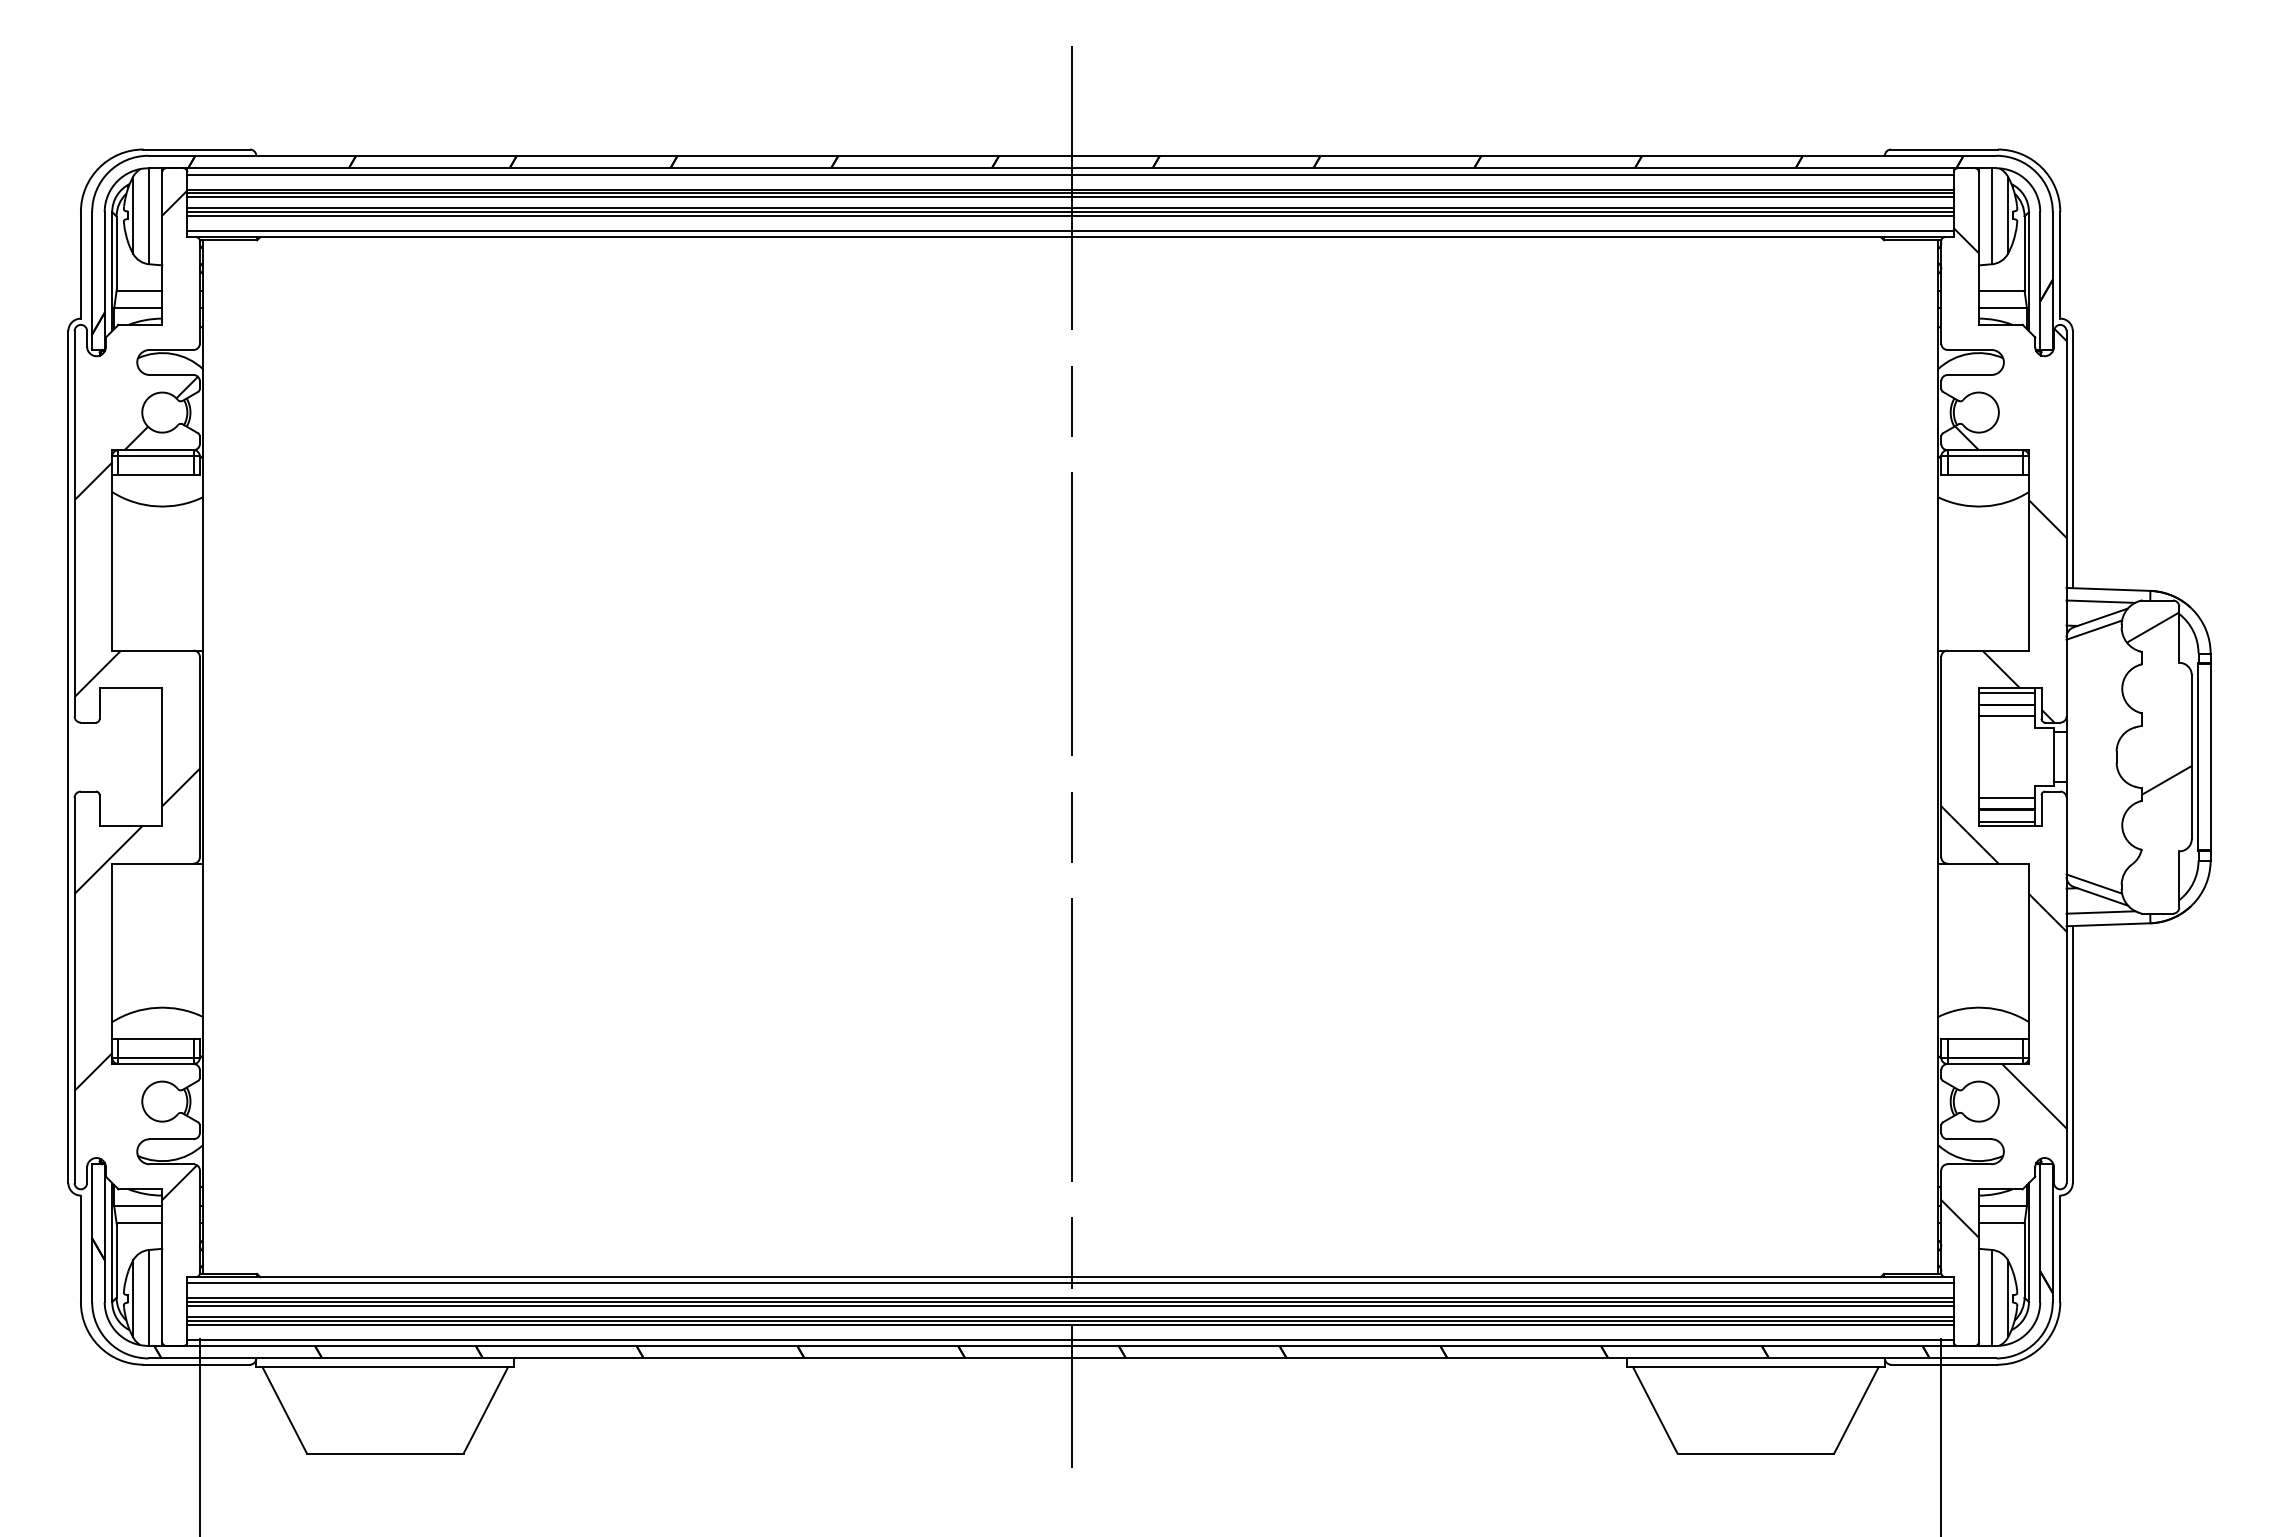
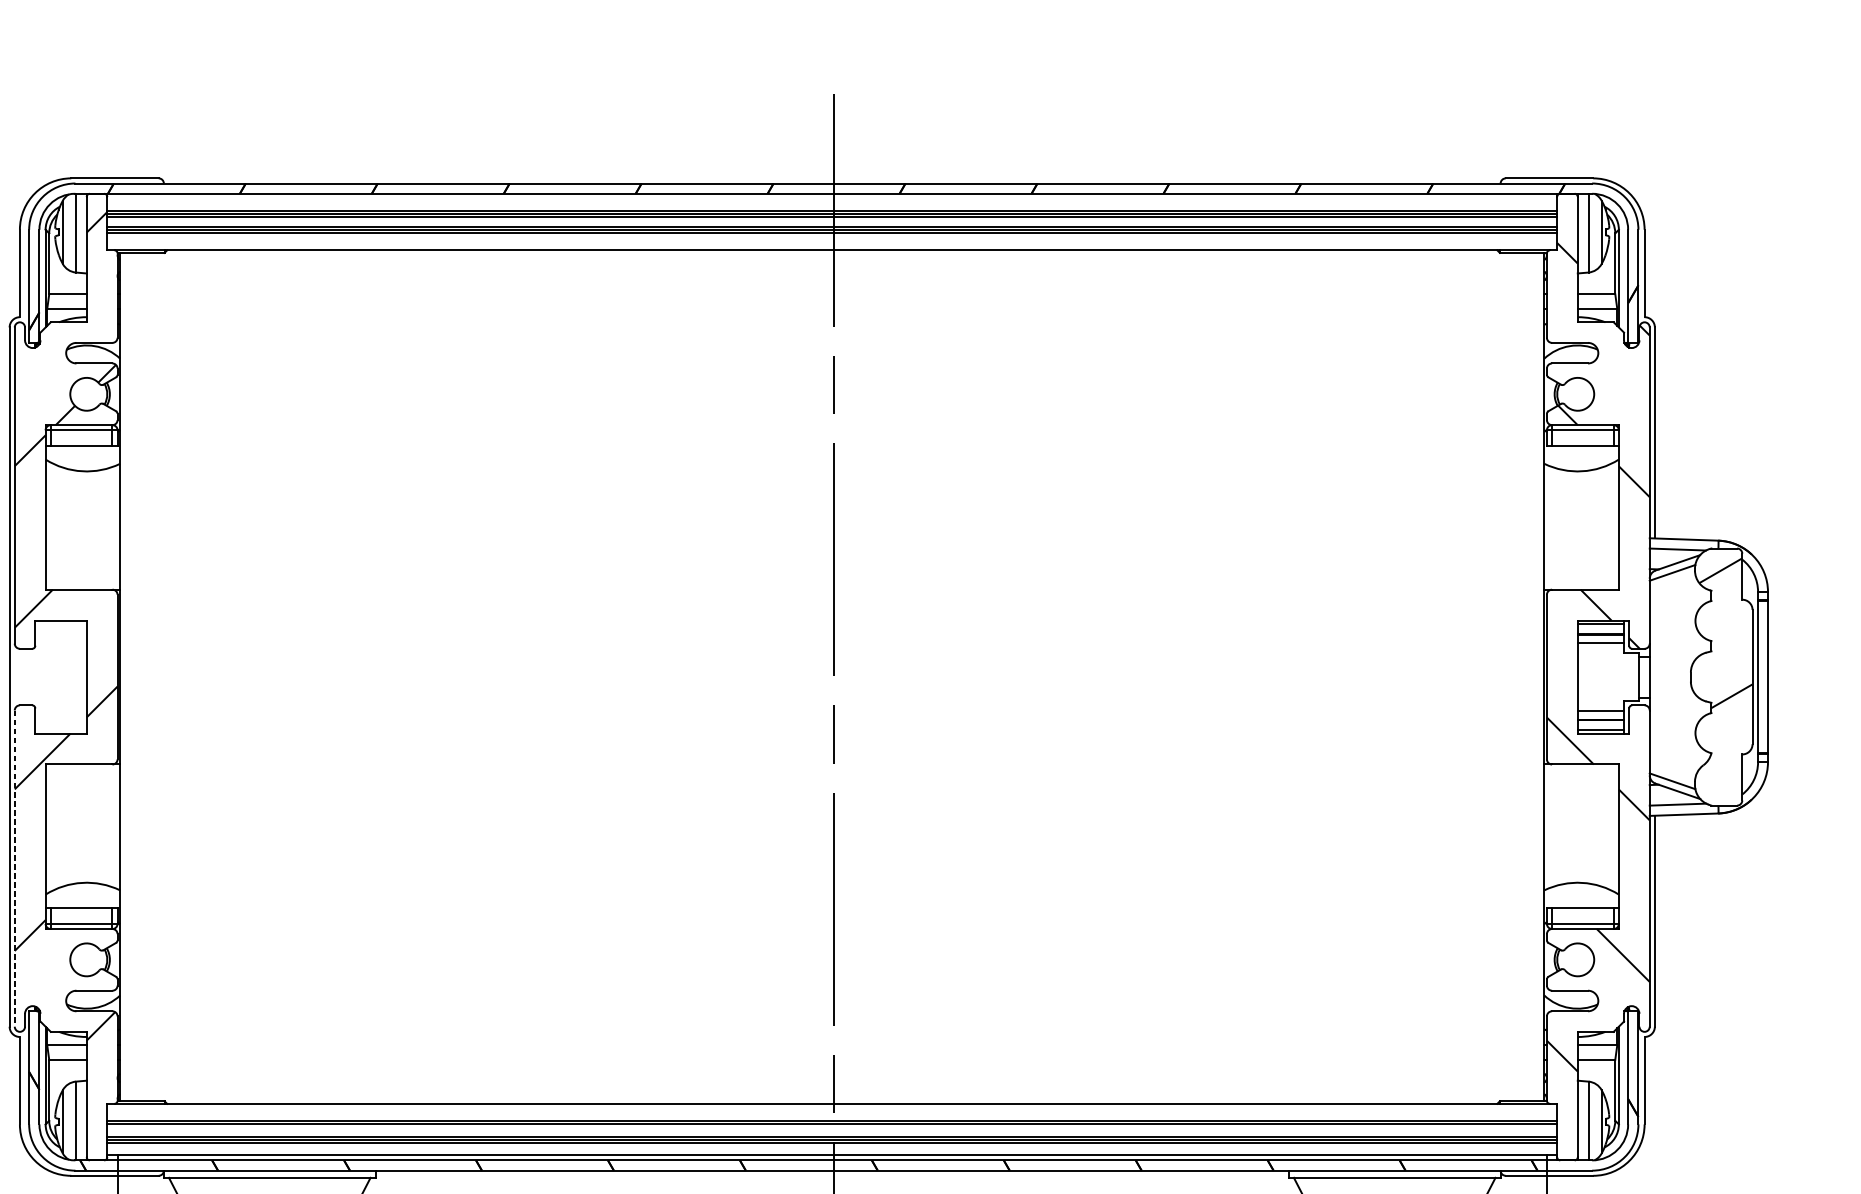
line: (1070, 174) -> (832, 198), removed
line: (1070, 230) -> (832, 244), removed
line: (74, 990) -> (14, 868), solid -> dashed
line: (1070, 1283) -> (832, 1109), removed
line: (1070, 1305) -> (832, 1127), removed

